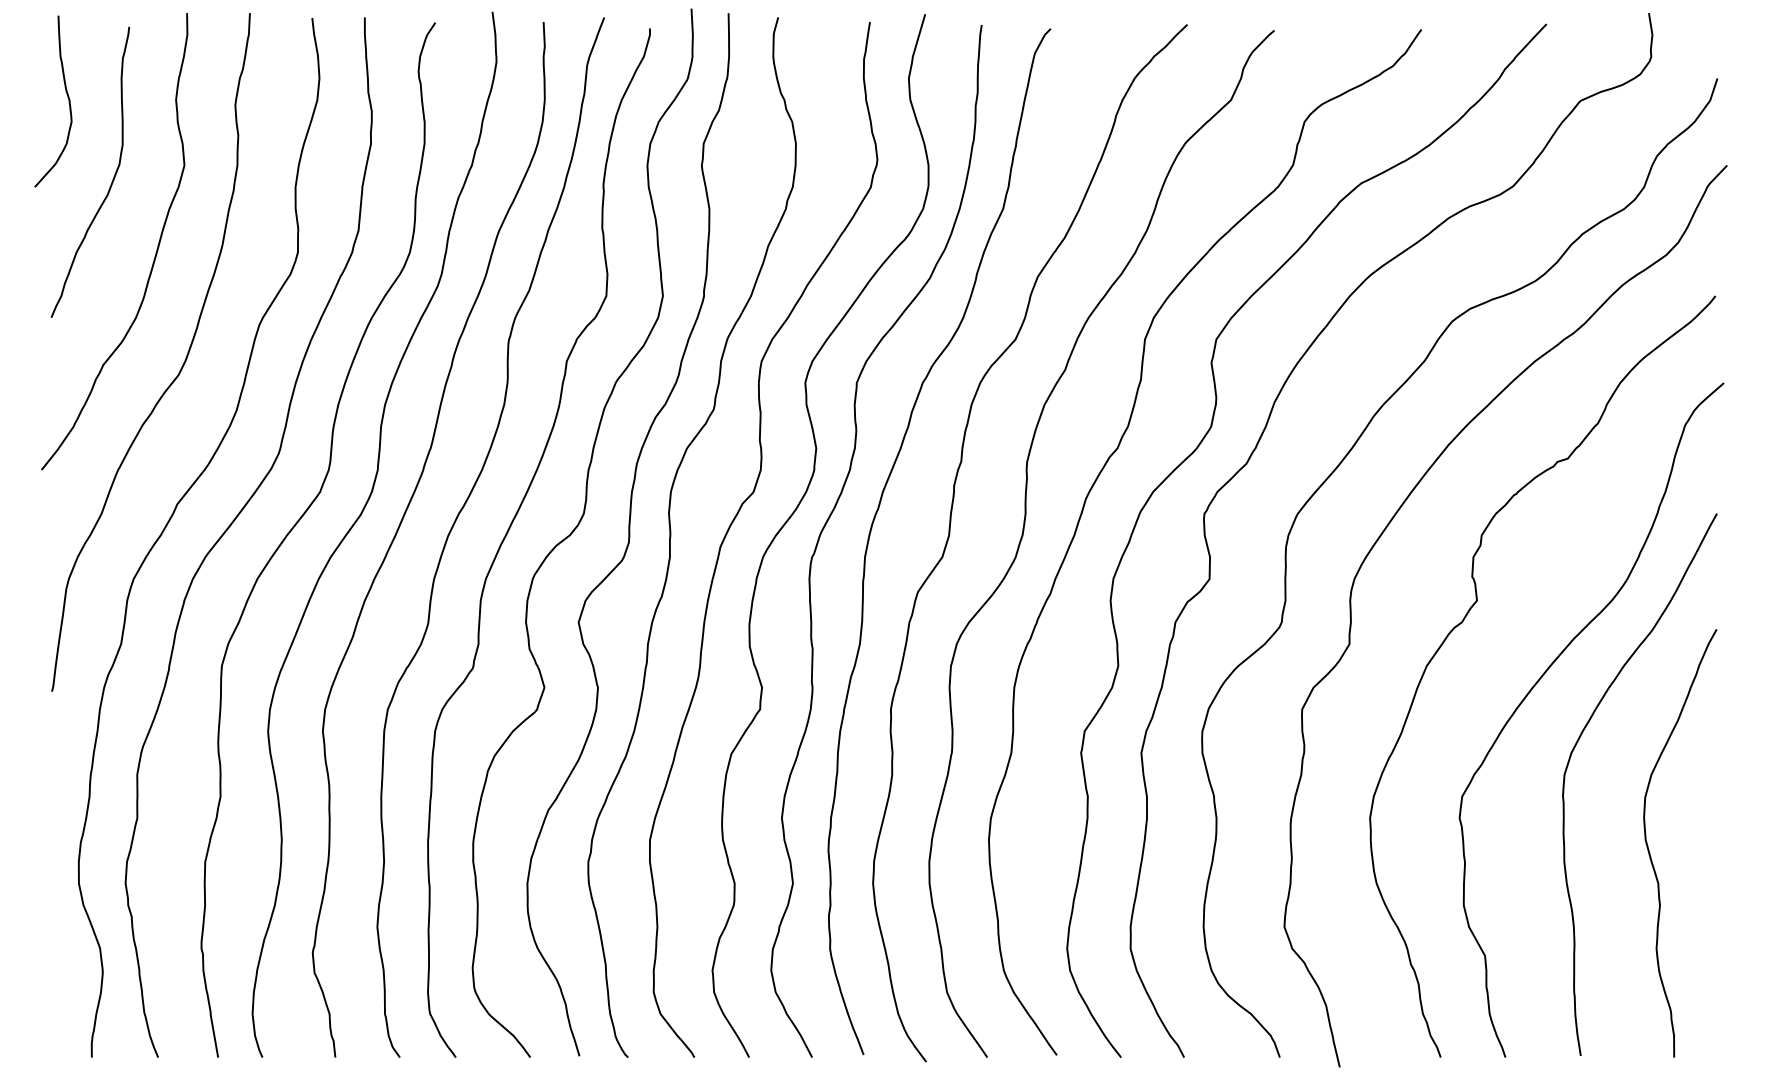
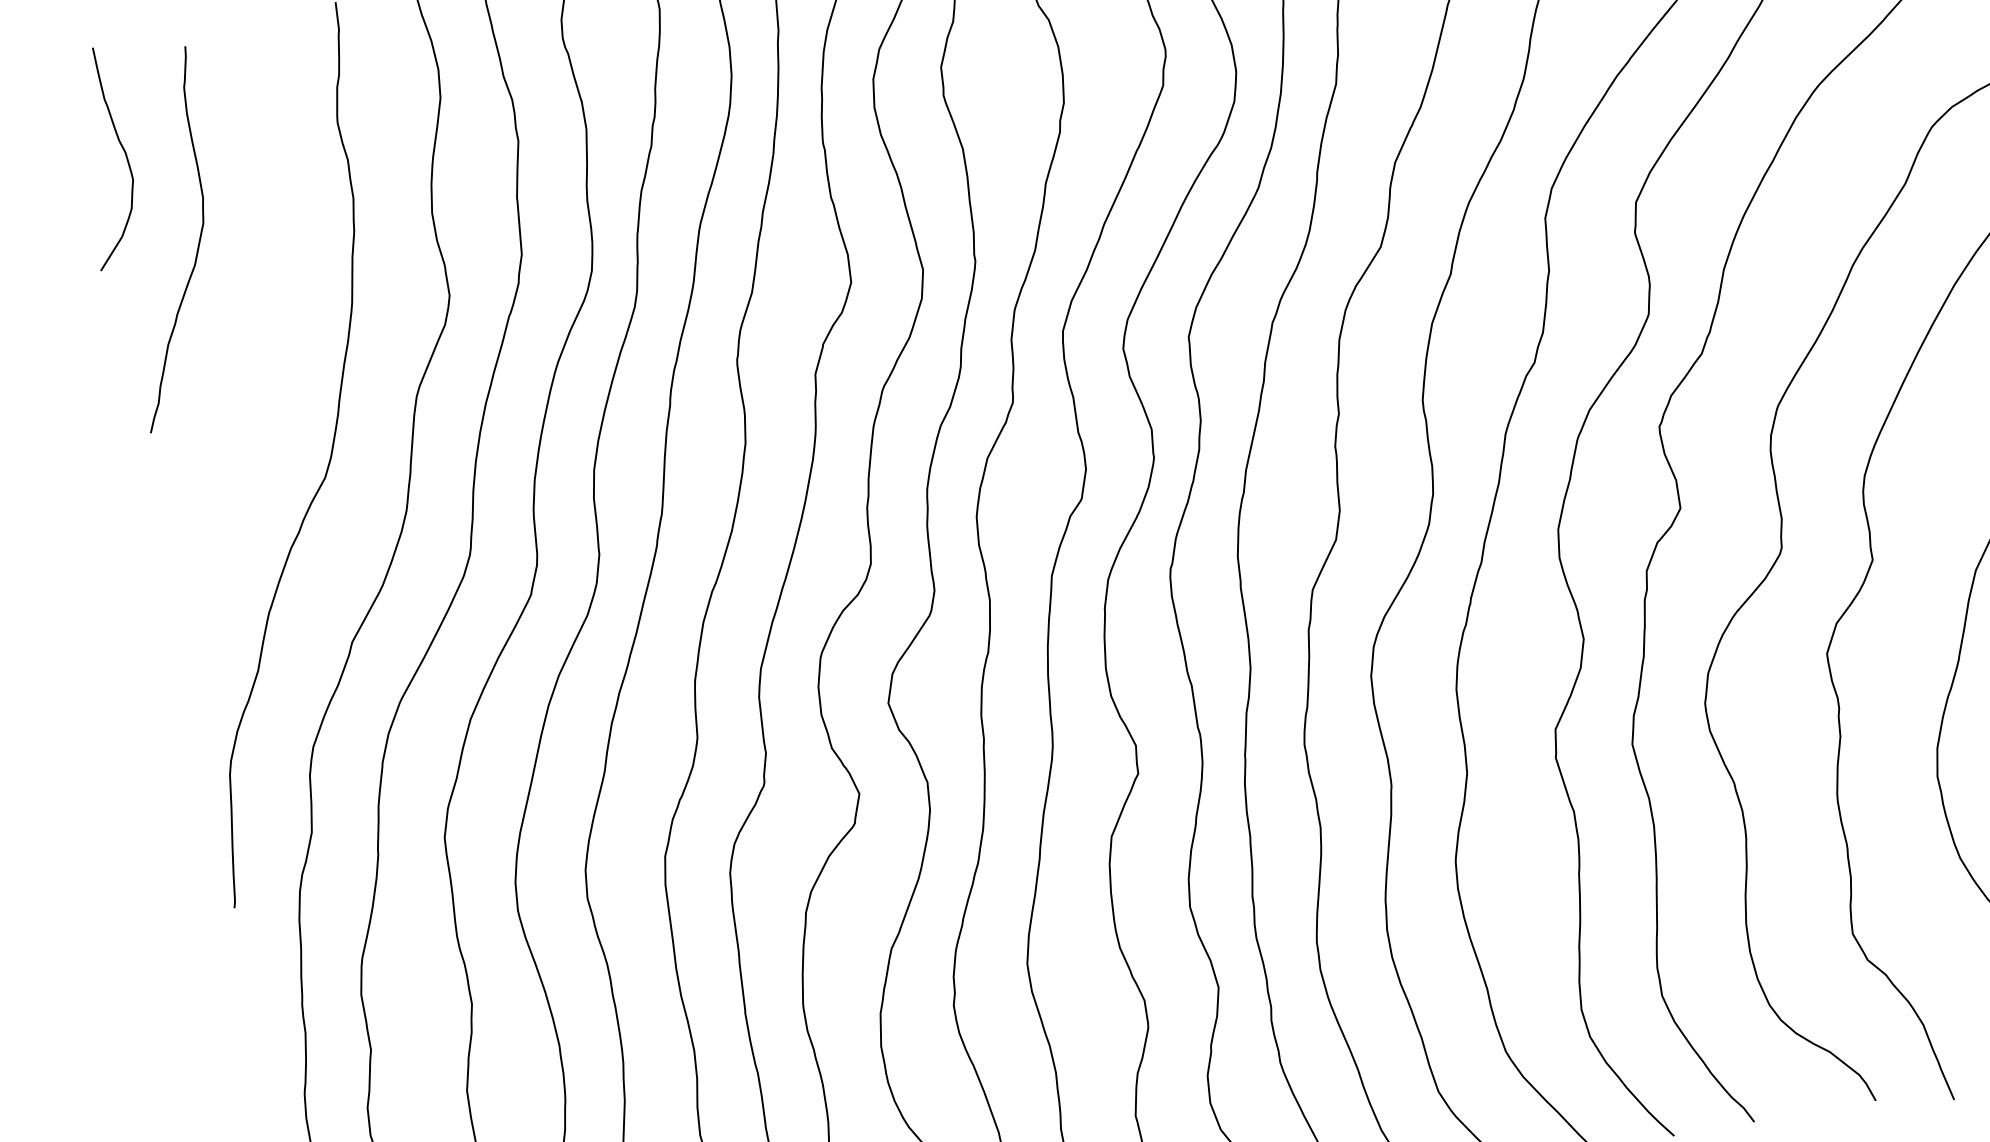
curve: (155, 252) -> (268, 327), removed

